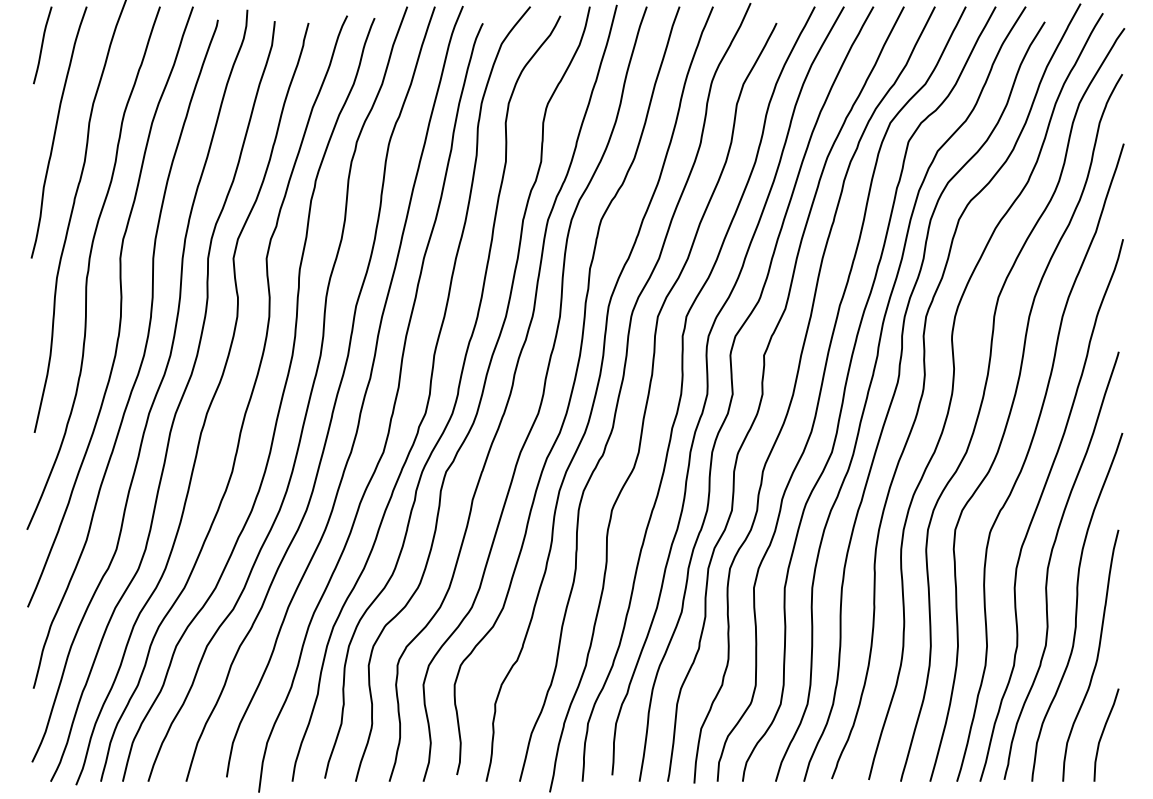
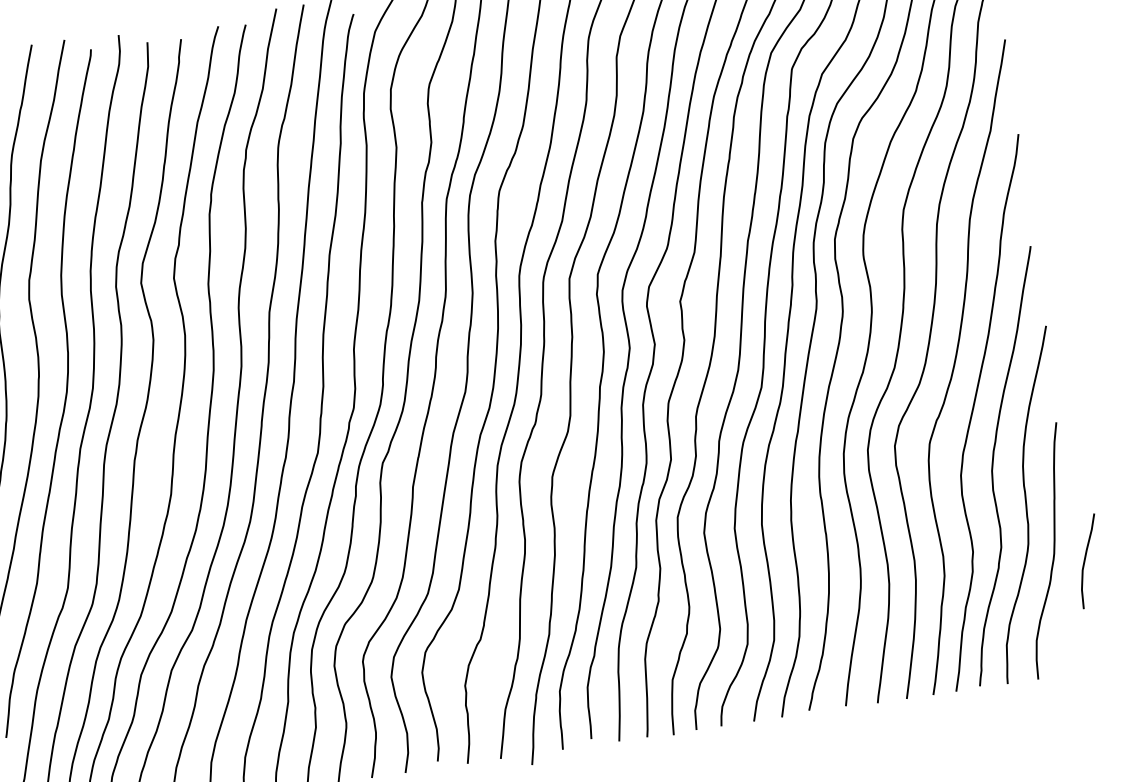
curve: (1103, 733) -> (1085, 560), moved

